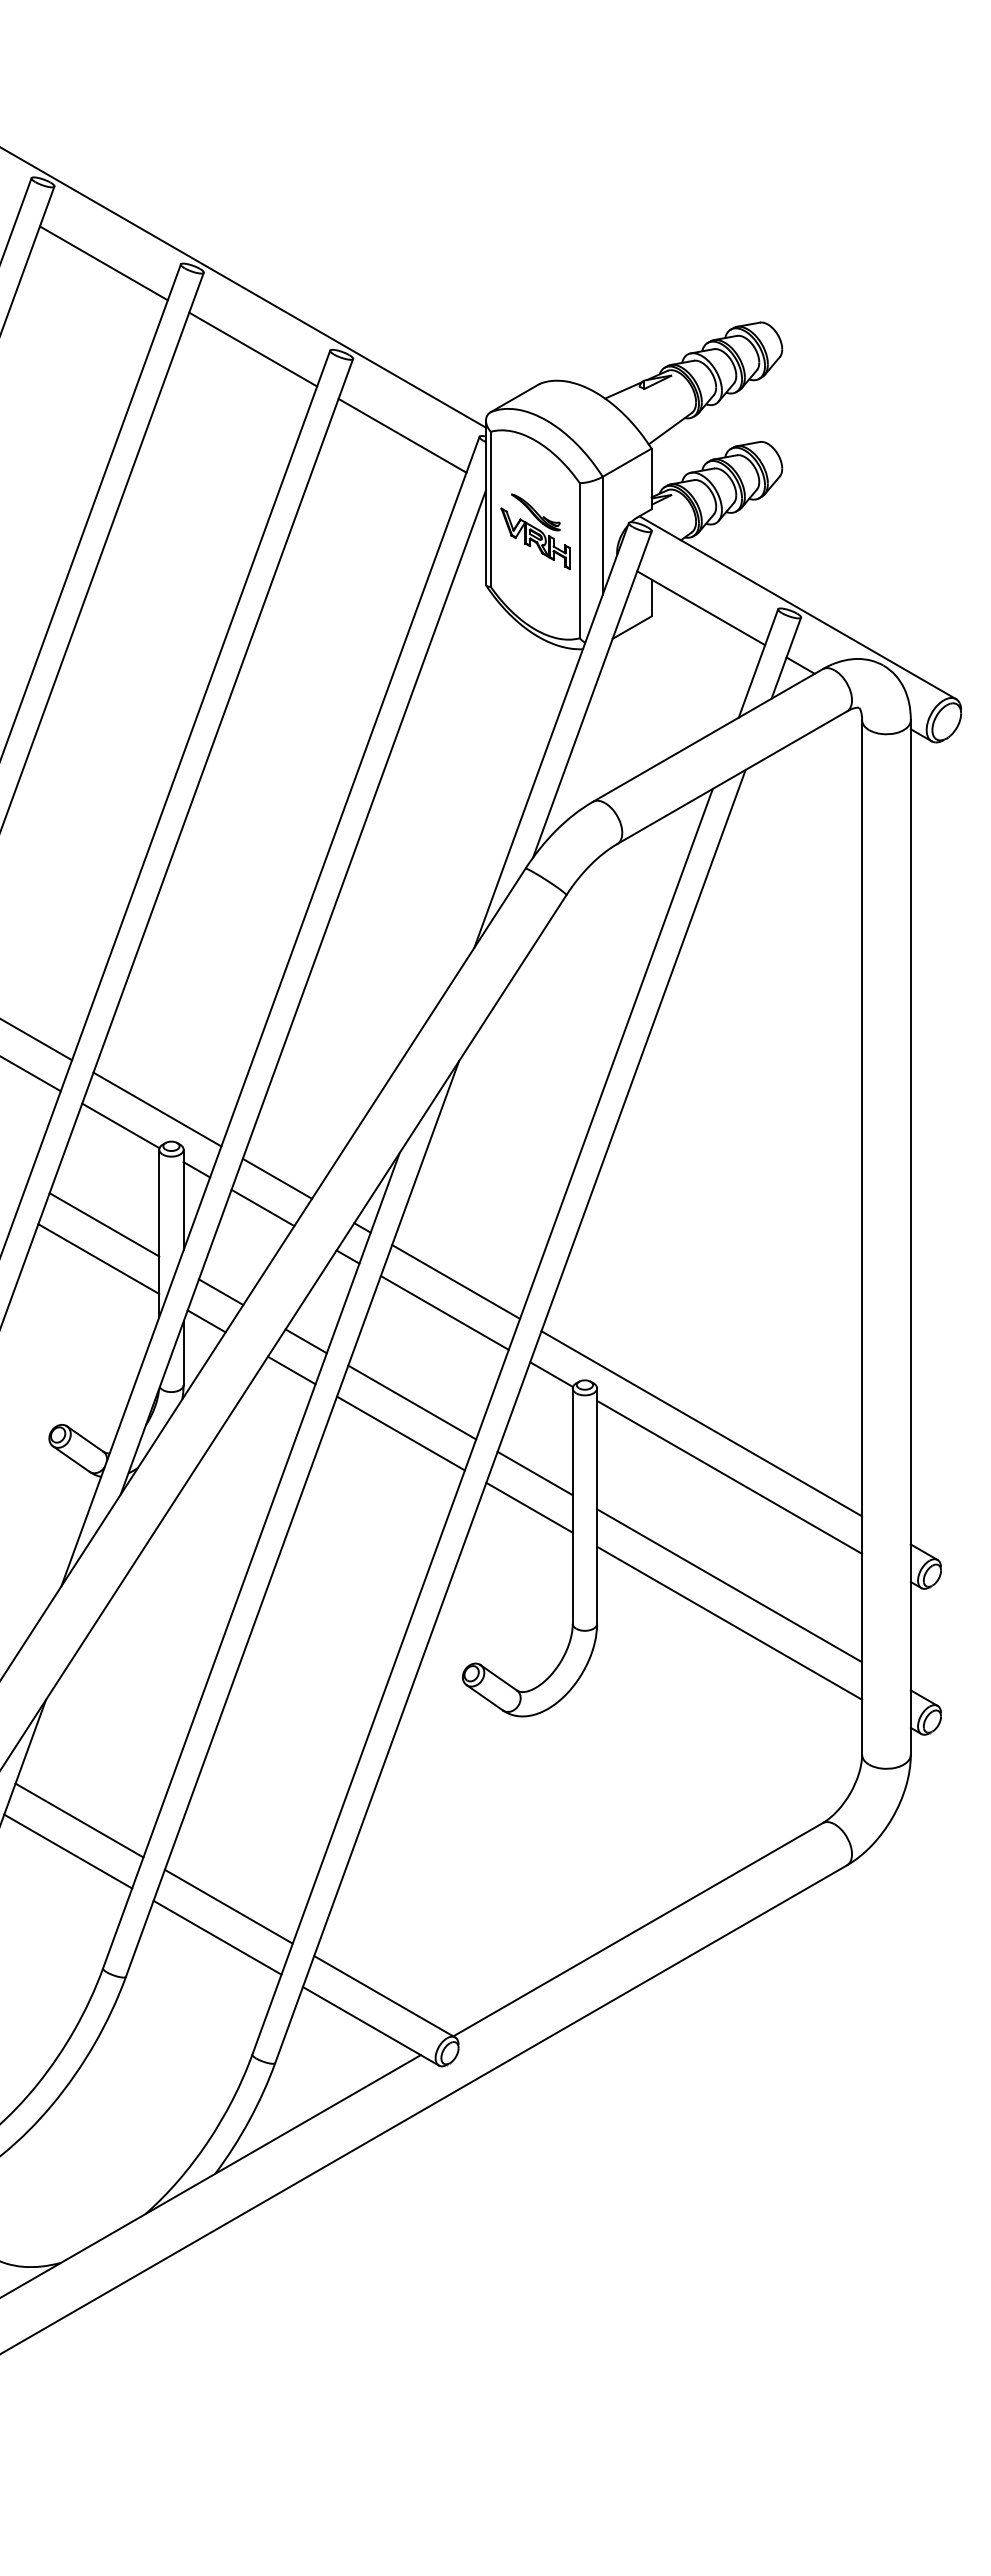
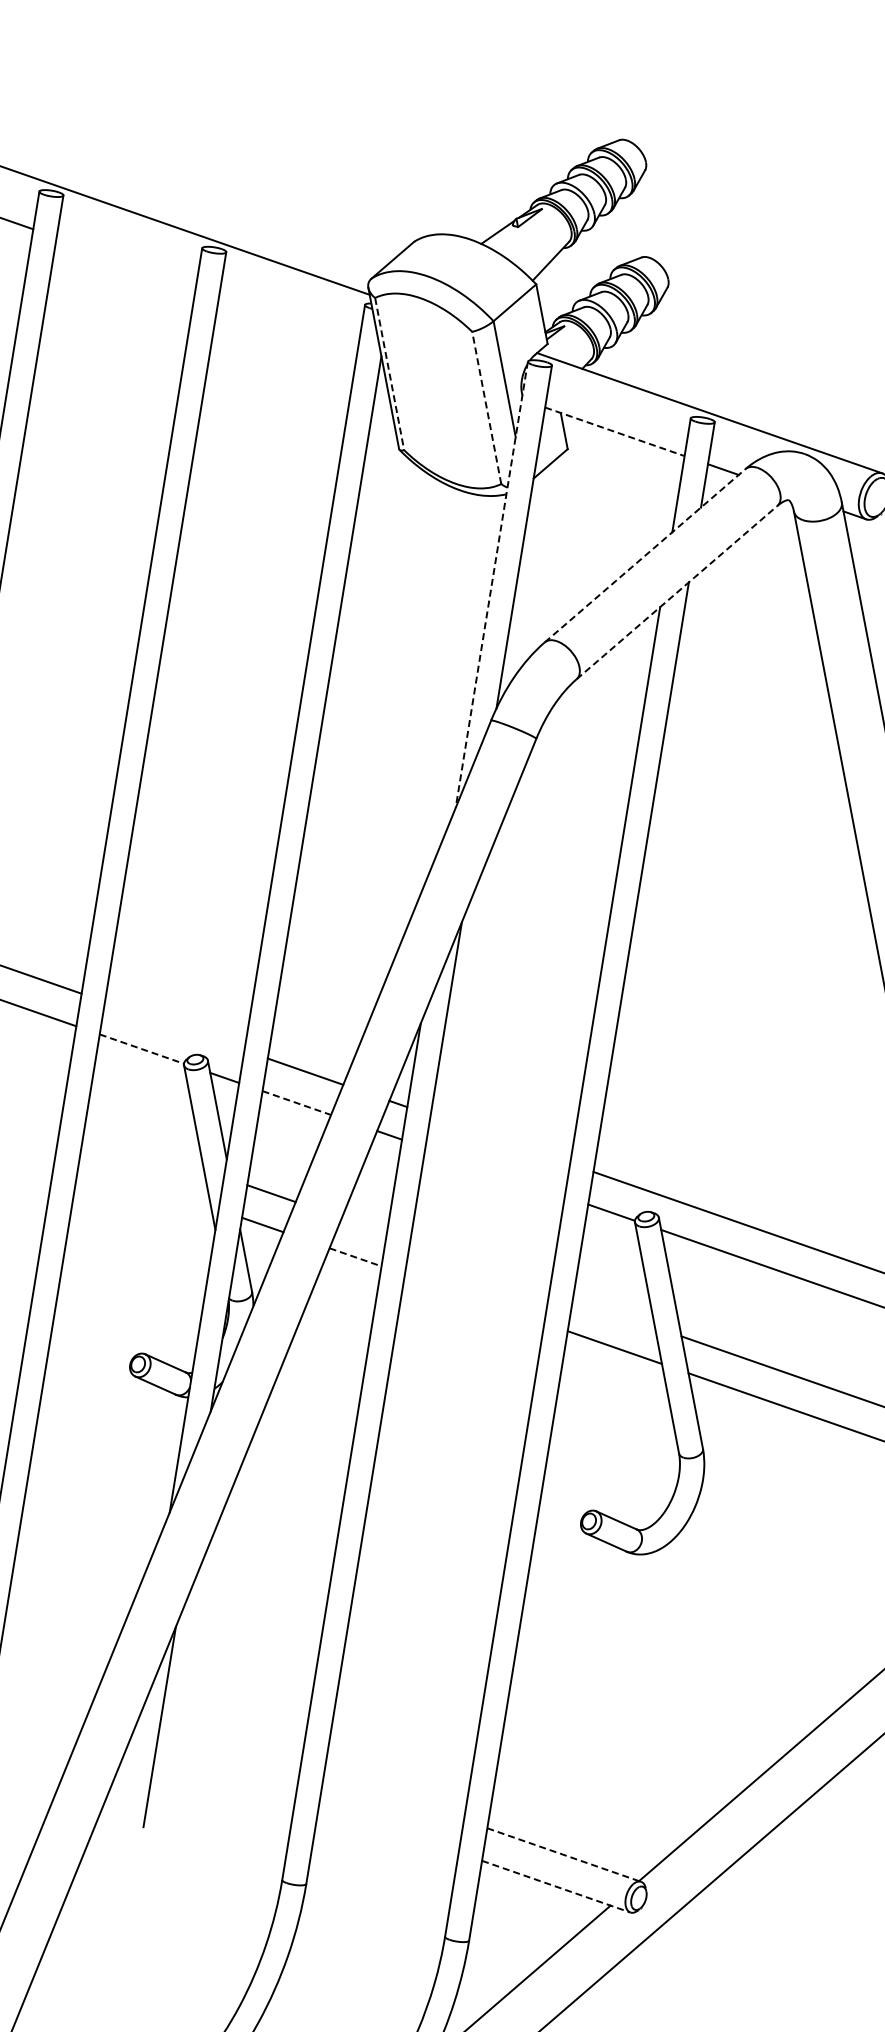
line: (253, 349) -> (126, 261), removed
line: (402, 435) -> (289, 318), removed
line: (490, 509) -> (389, 374), solid -> dashed
part: (535, 531) -> (437, 387), removed
line: (579, 560) -> (486, 407), solid -> dashed
line: (701, 608) -> (615, 432), solid -> dashed
line: (551, 735) -> (491, 584), solid -> dashed
line: (707, 735) -> (644, 555), solid -> dashed
line: (732, 777) -> (677, 592), solid -> dashed
line: (157, 1109) -> (174, 1026), removed
line: (120, 1125) -> (141, 1048), solid -> dashed
line: (263, 1208) -> (297, 1103), solid -> dashed
line: (104, 1224) -> (144, 1148), removed
line: (98, 1258) -> (144, 1183), removed
line: (456, 1281) -> (500, 1139), removed
line: (444, 1312) -> (494, 1171), removed
line: (305, 1341) -> (363, 1226), removed
line: (291, 1370) -> (355, 1257), solid -> dashed
line: (412, 1402) -> (480, 1266), removed
line: (400, 1433) -> (474, 1298), removed
line: (534, 1473) -> (613, 1313), removed
line: (79, 1820) -> (231, 1739), removed
line: (68, 1851) -> (226, 1771), removed
line: (228, 1906) -> (393, 1795), removed
line: (217, 1937) -> (388, 1828), removed
line: (385, 1997) -> (565, 1855), solid -> dashed
line: (370, 2026) -> (555, 1886), solid -> dashed

